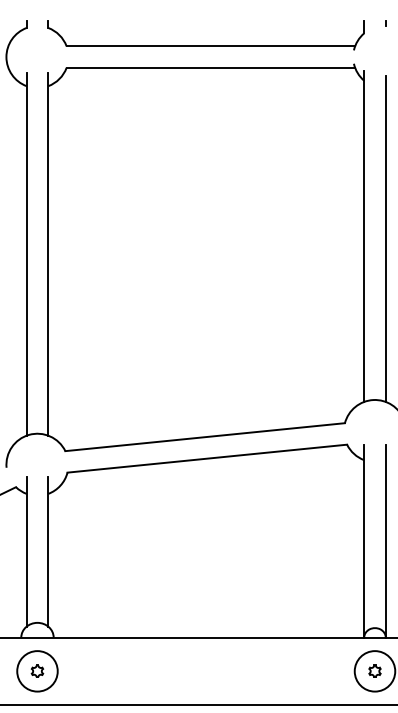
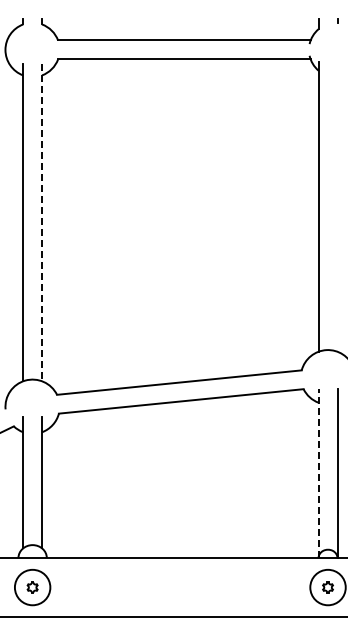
line: (385, 238) -> (337, 208), removed
line: (48, 254) -> (42, 222), solid -> dashed
line: (364, 541) -> (318, 473), solid -> dashed

